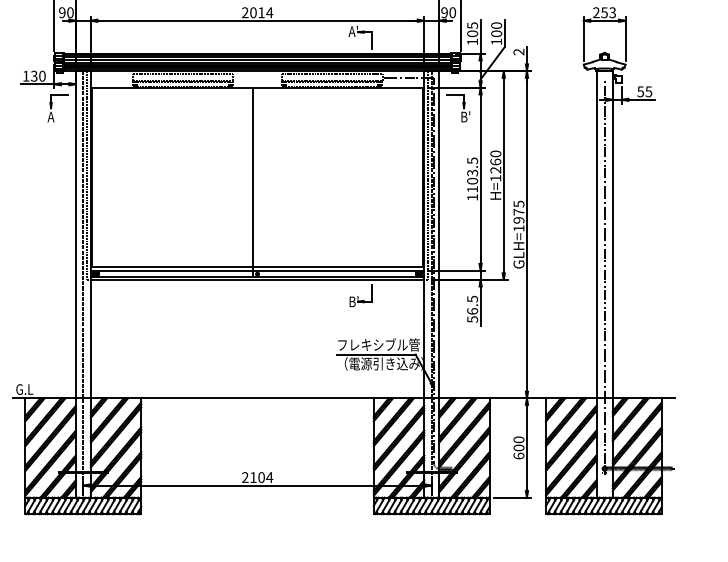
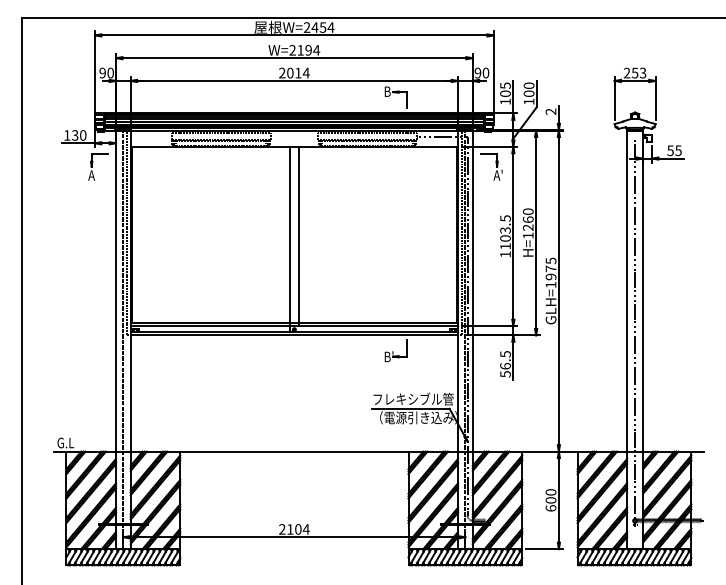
text: (352, 31) -> (387, 91), A' -> B
text: (465, 117) -> (498, 175), B' -> A'
line: (261, 179) -> (298, 236), added

